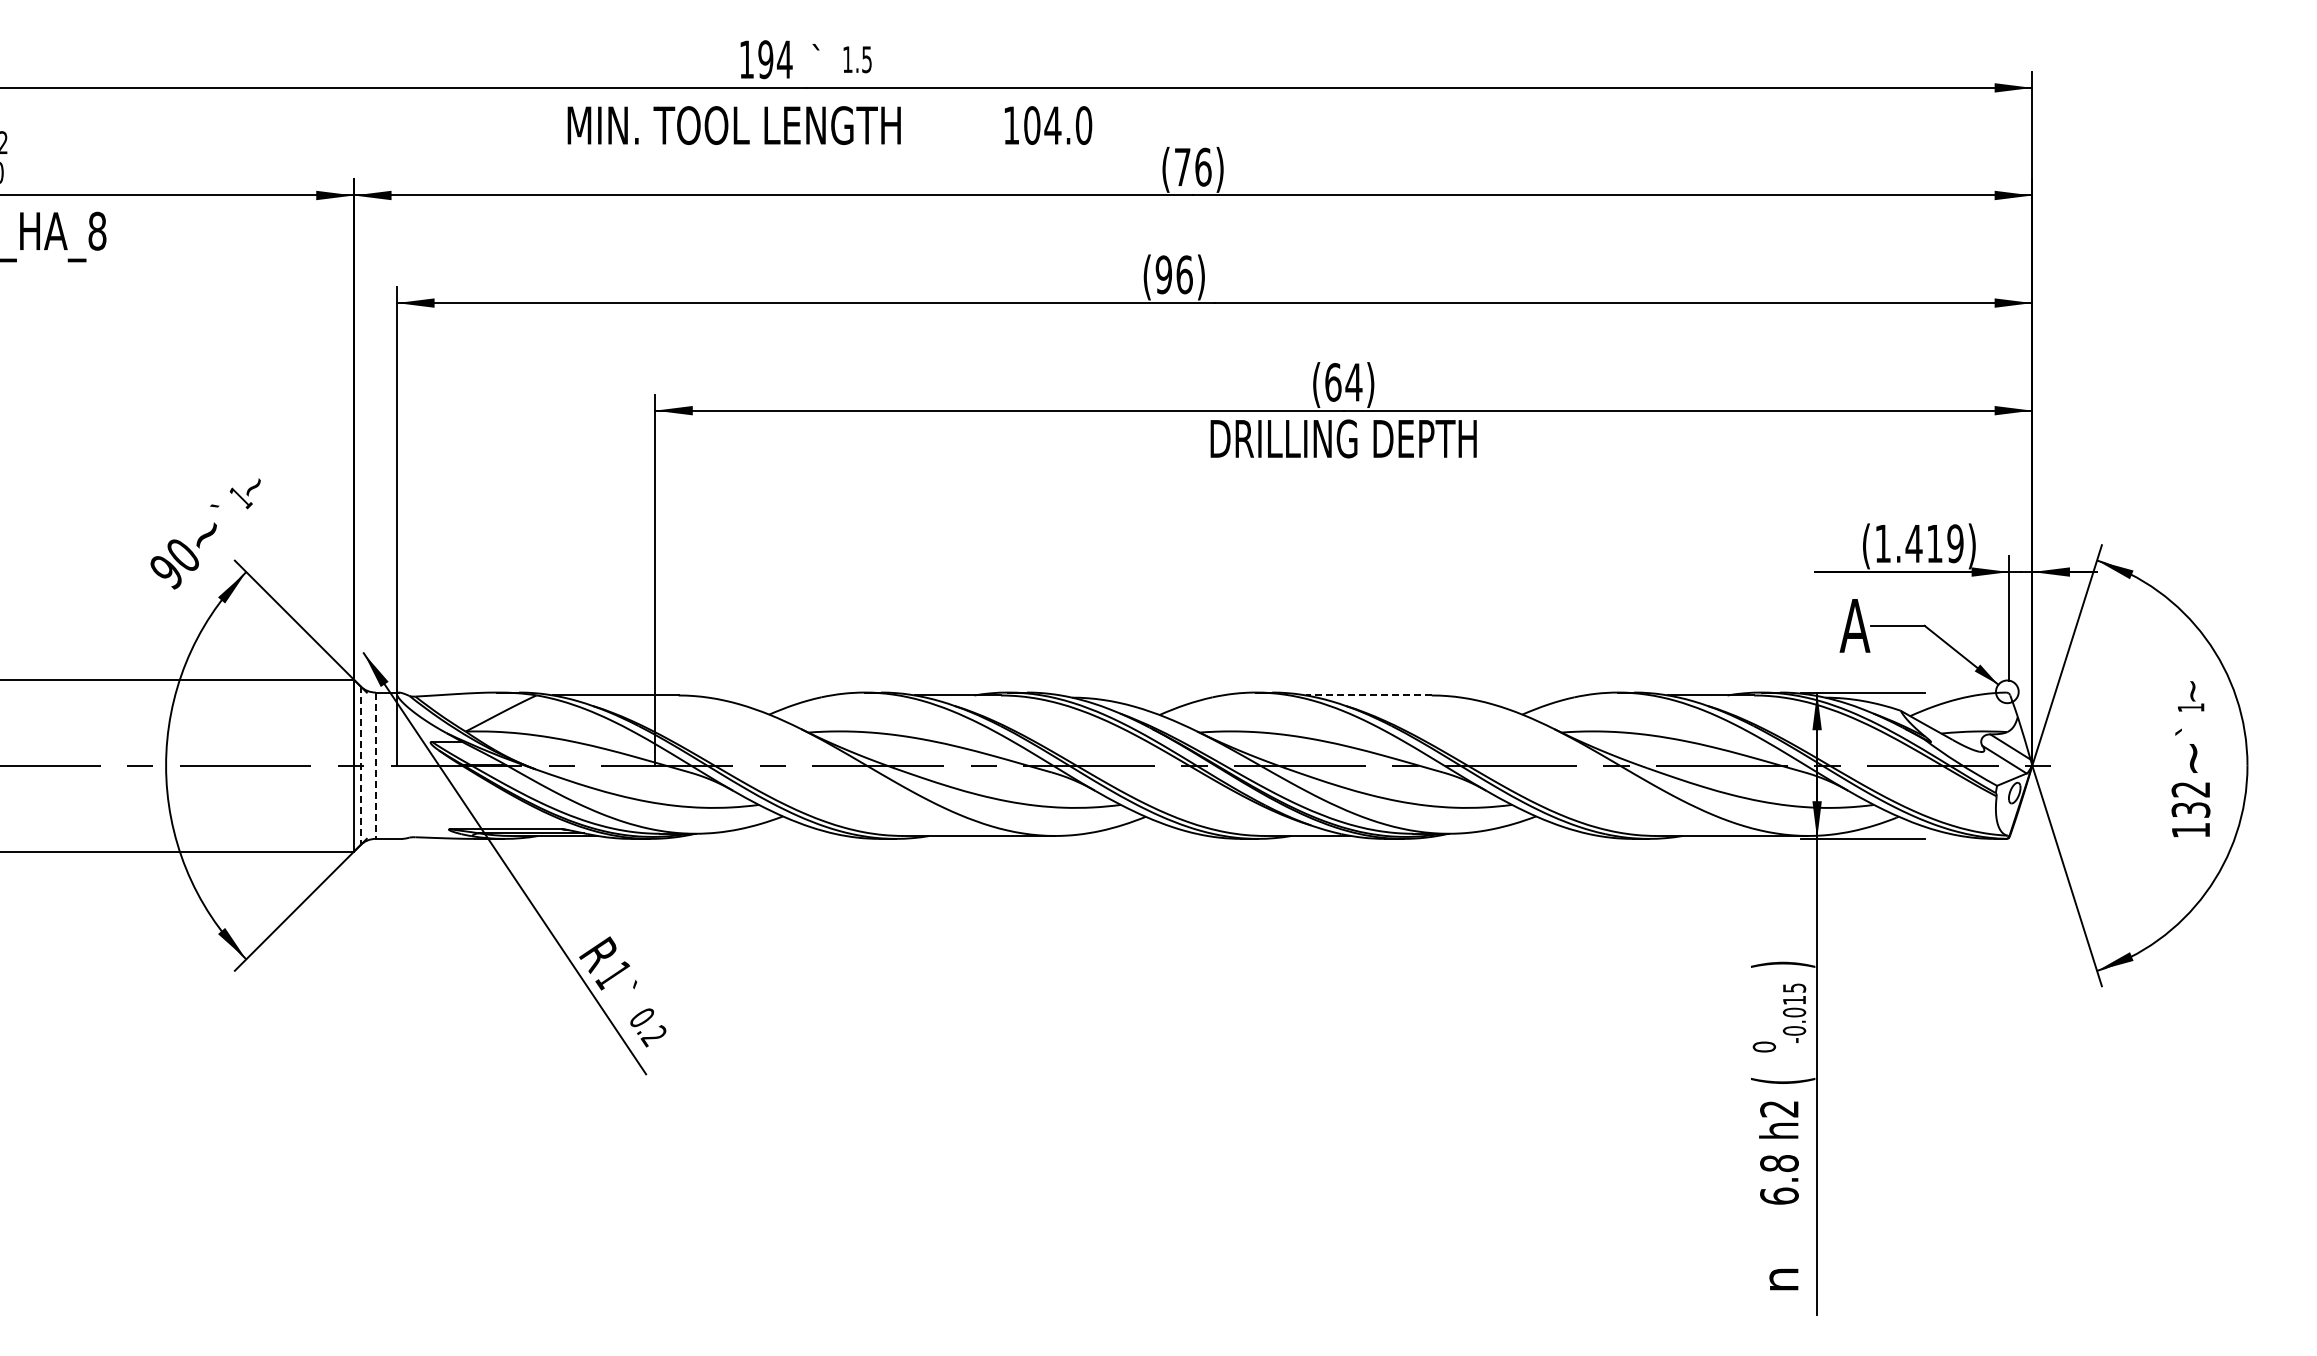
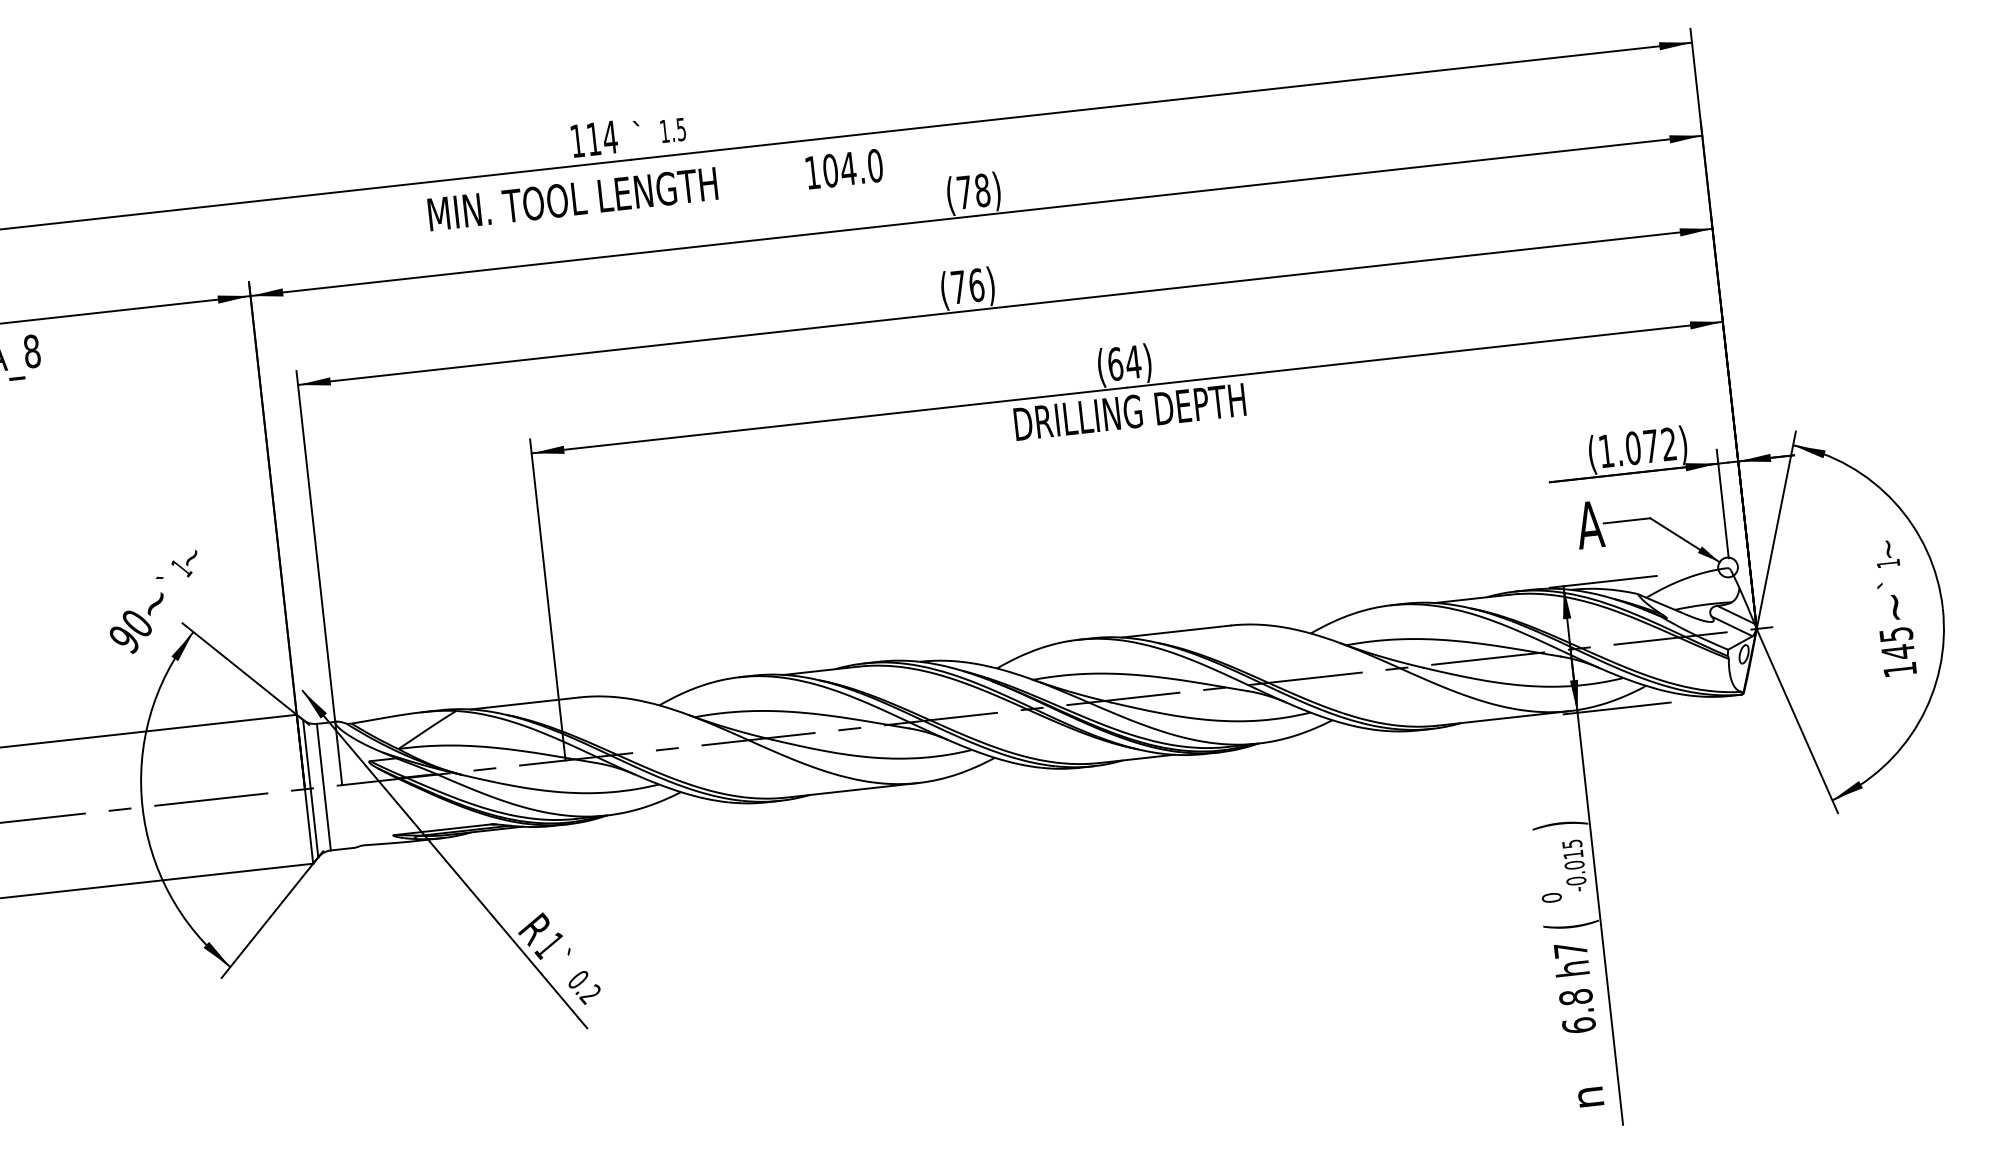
text: (765, 59) -> (593, 139), 194 -> 114
text: (1203, 166) -> (982, 189), (76) -> (78)
text: (1163, 274) -> (958, 287), (96) -> (76)
text: (1934, 543) -> (1650, 446), (1.419) -> (1.072)
line: (1368, 695) -> (1175, 631), dashed -> solid
line: (360, 766) -> (310, 789), dashed -> solid
line: (375, 766) -> (323, 787), dashed -> solid
text: (2190, 800) -> (1896, 643), 132 -> 145
text: (1779, 1109) -> (1570, 950), h2 -> h7

